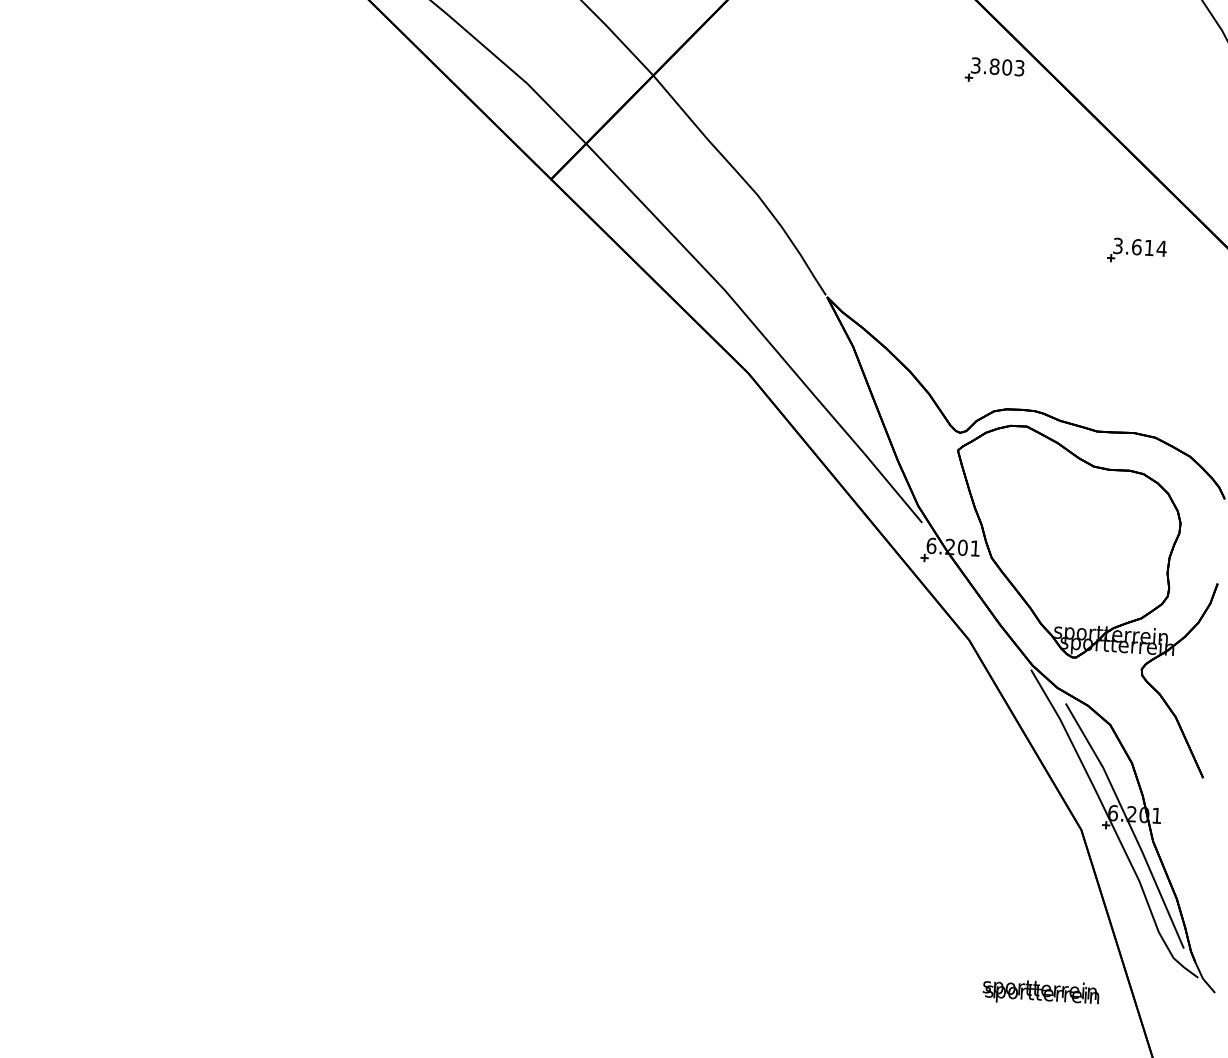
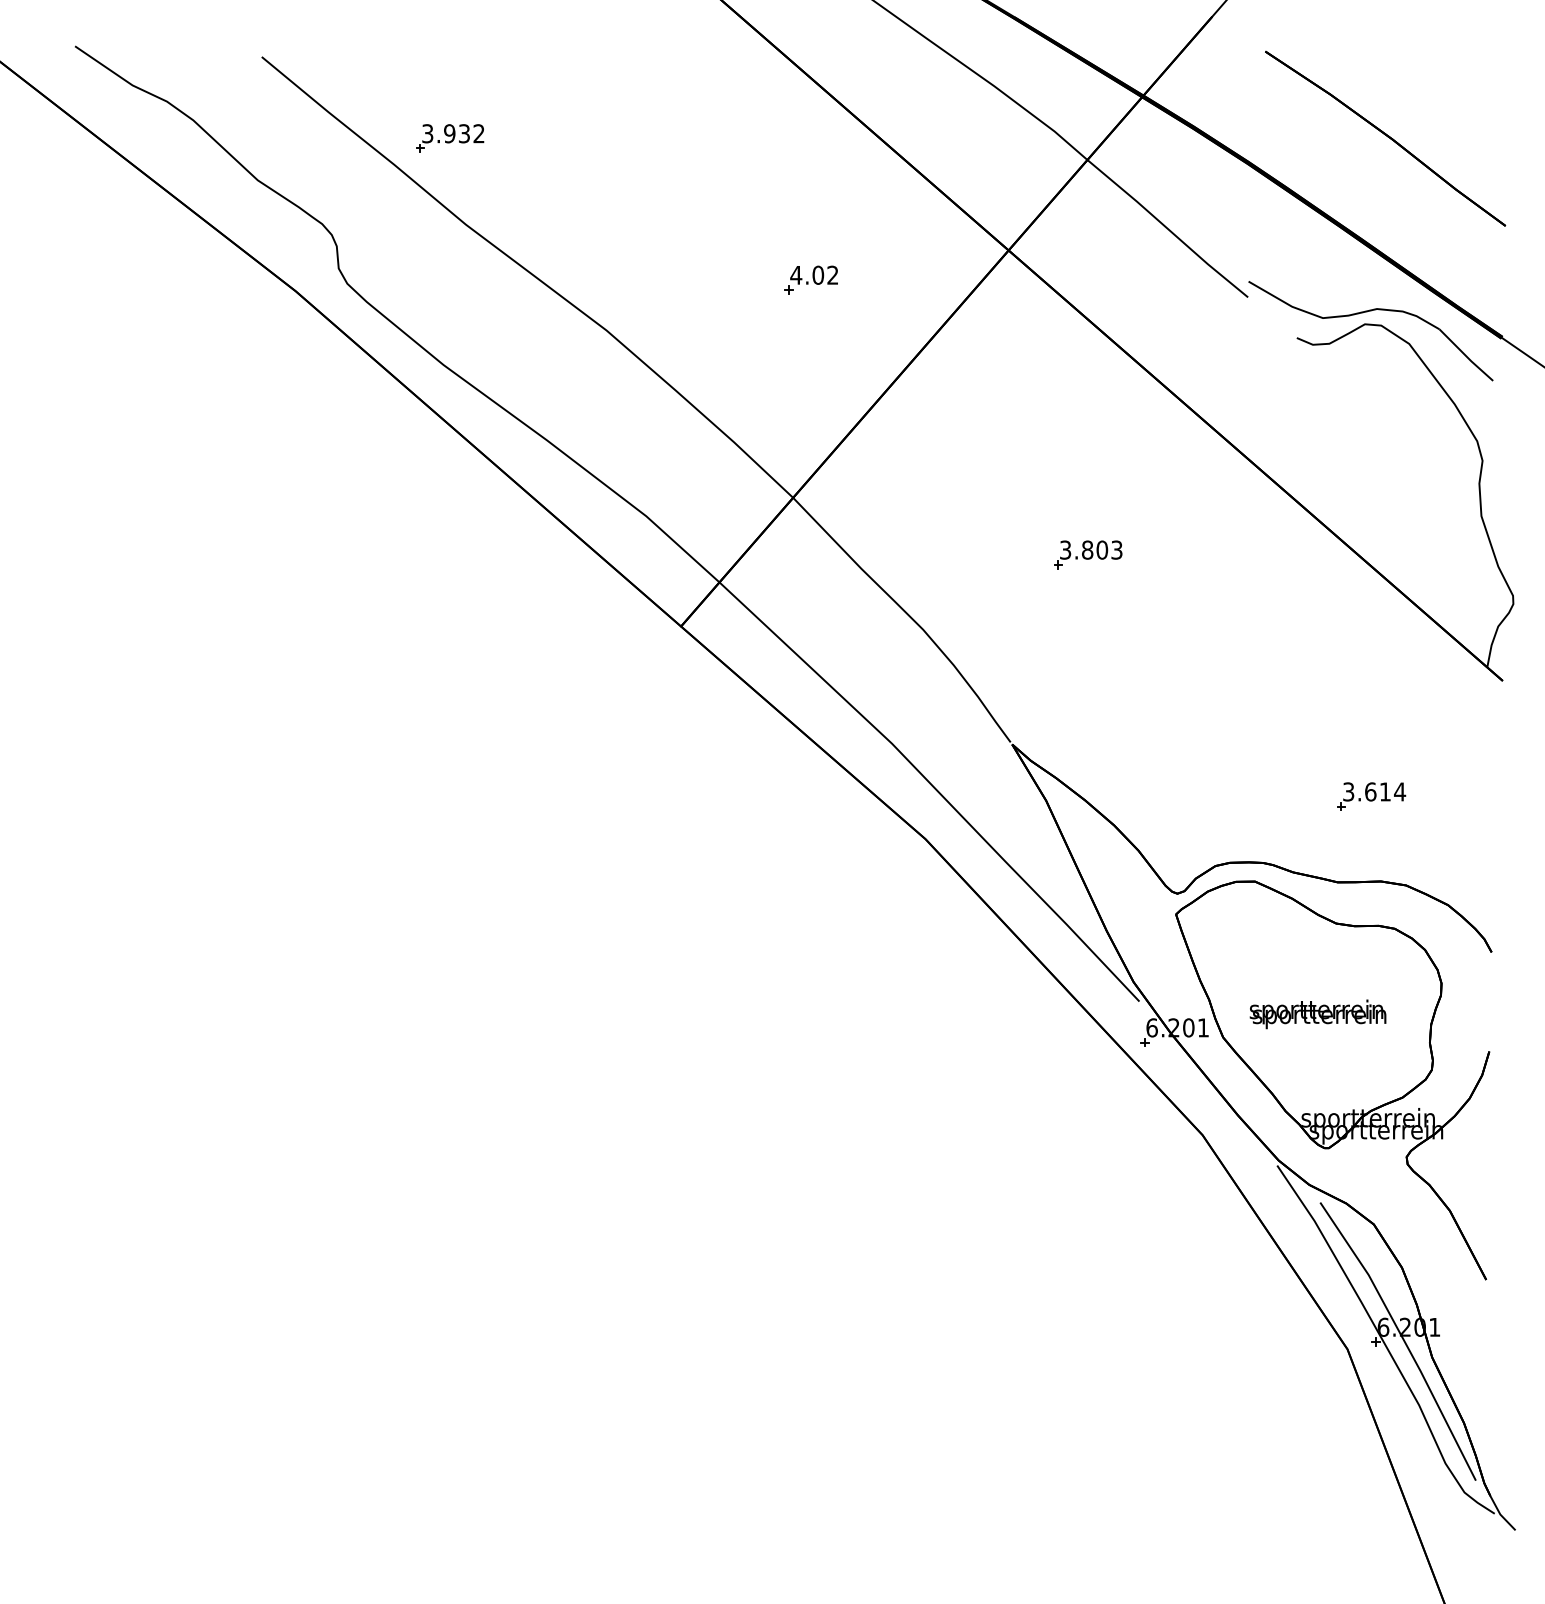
part: (995, 70) -> (1088, 554), moved
part: (1137, 251) -> (1371, 796), moved
text: (1040, 992) -> (1317, 1014), moved

